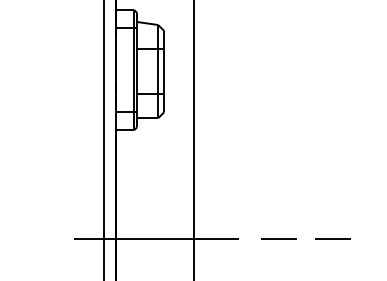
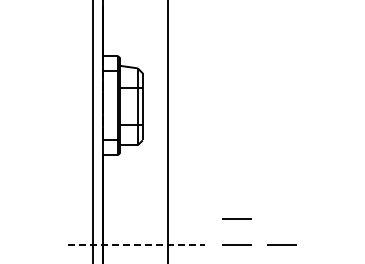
line: (277, 206) -> (236, 218), added
line: (157, 238) -> (137, 244), solid -> dashed

